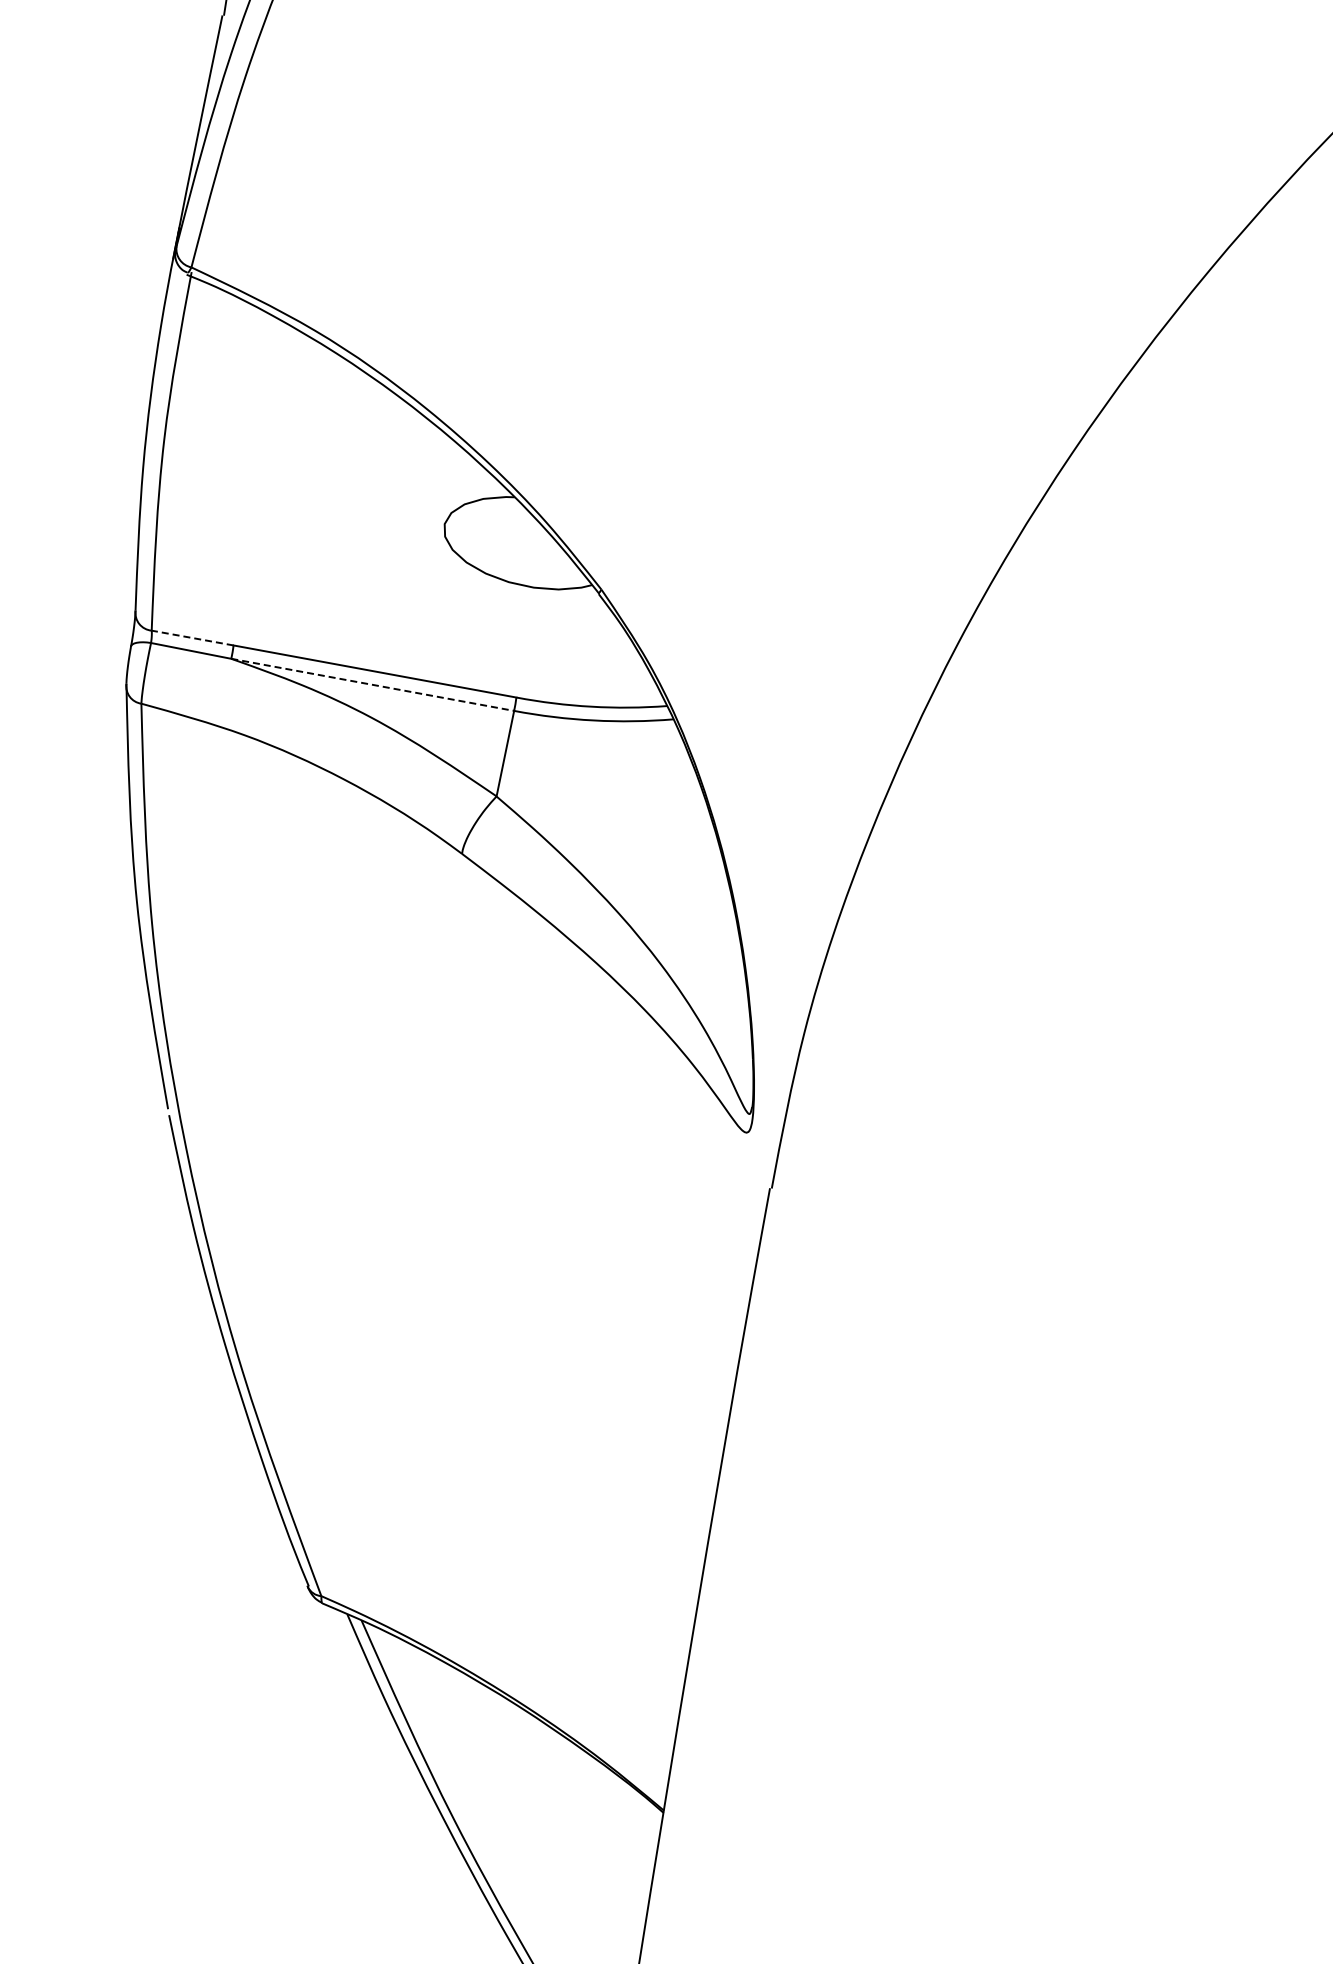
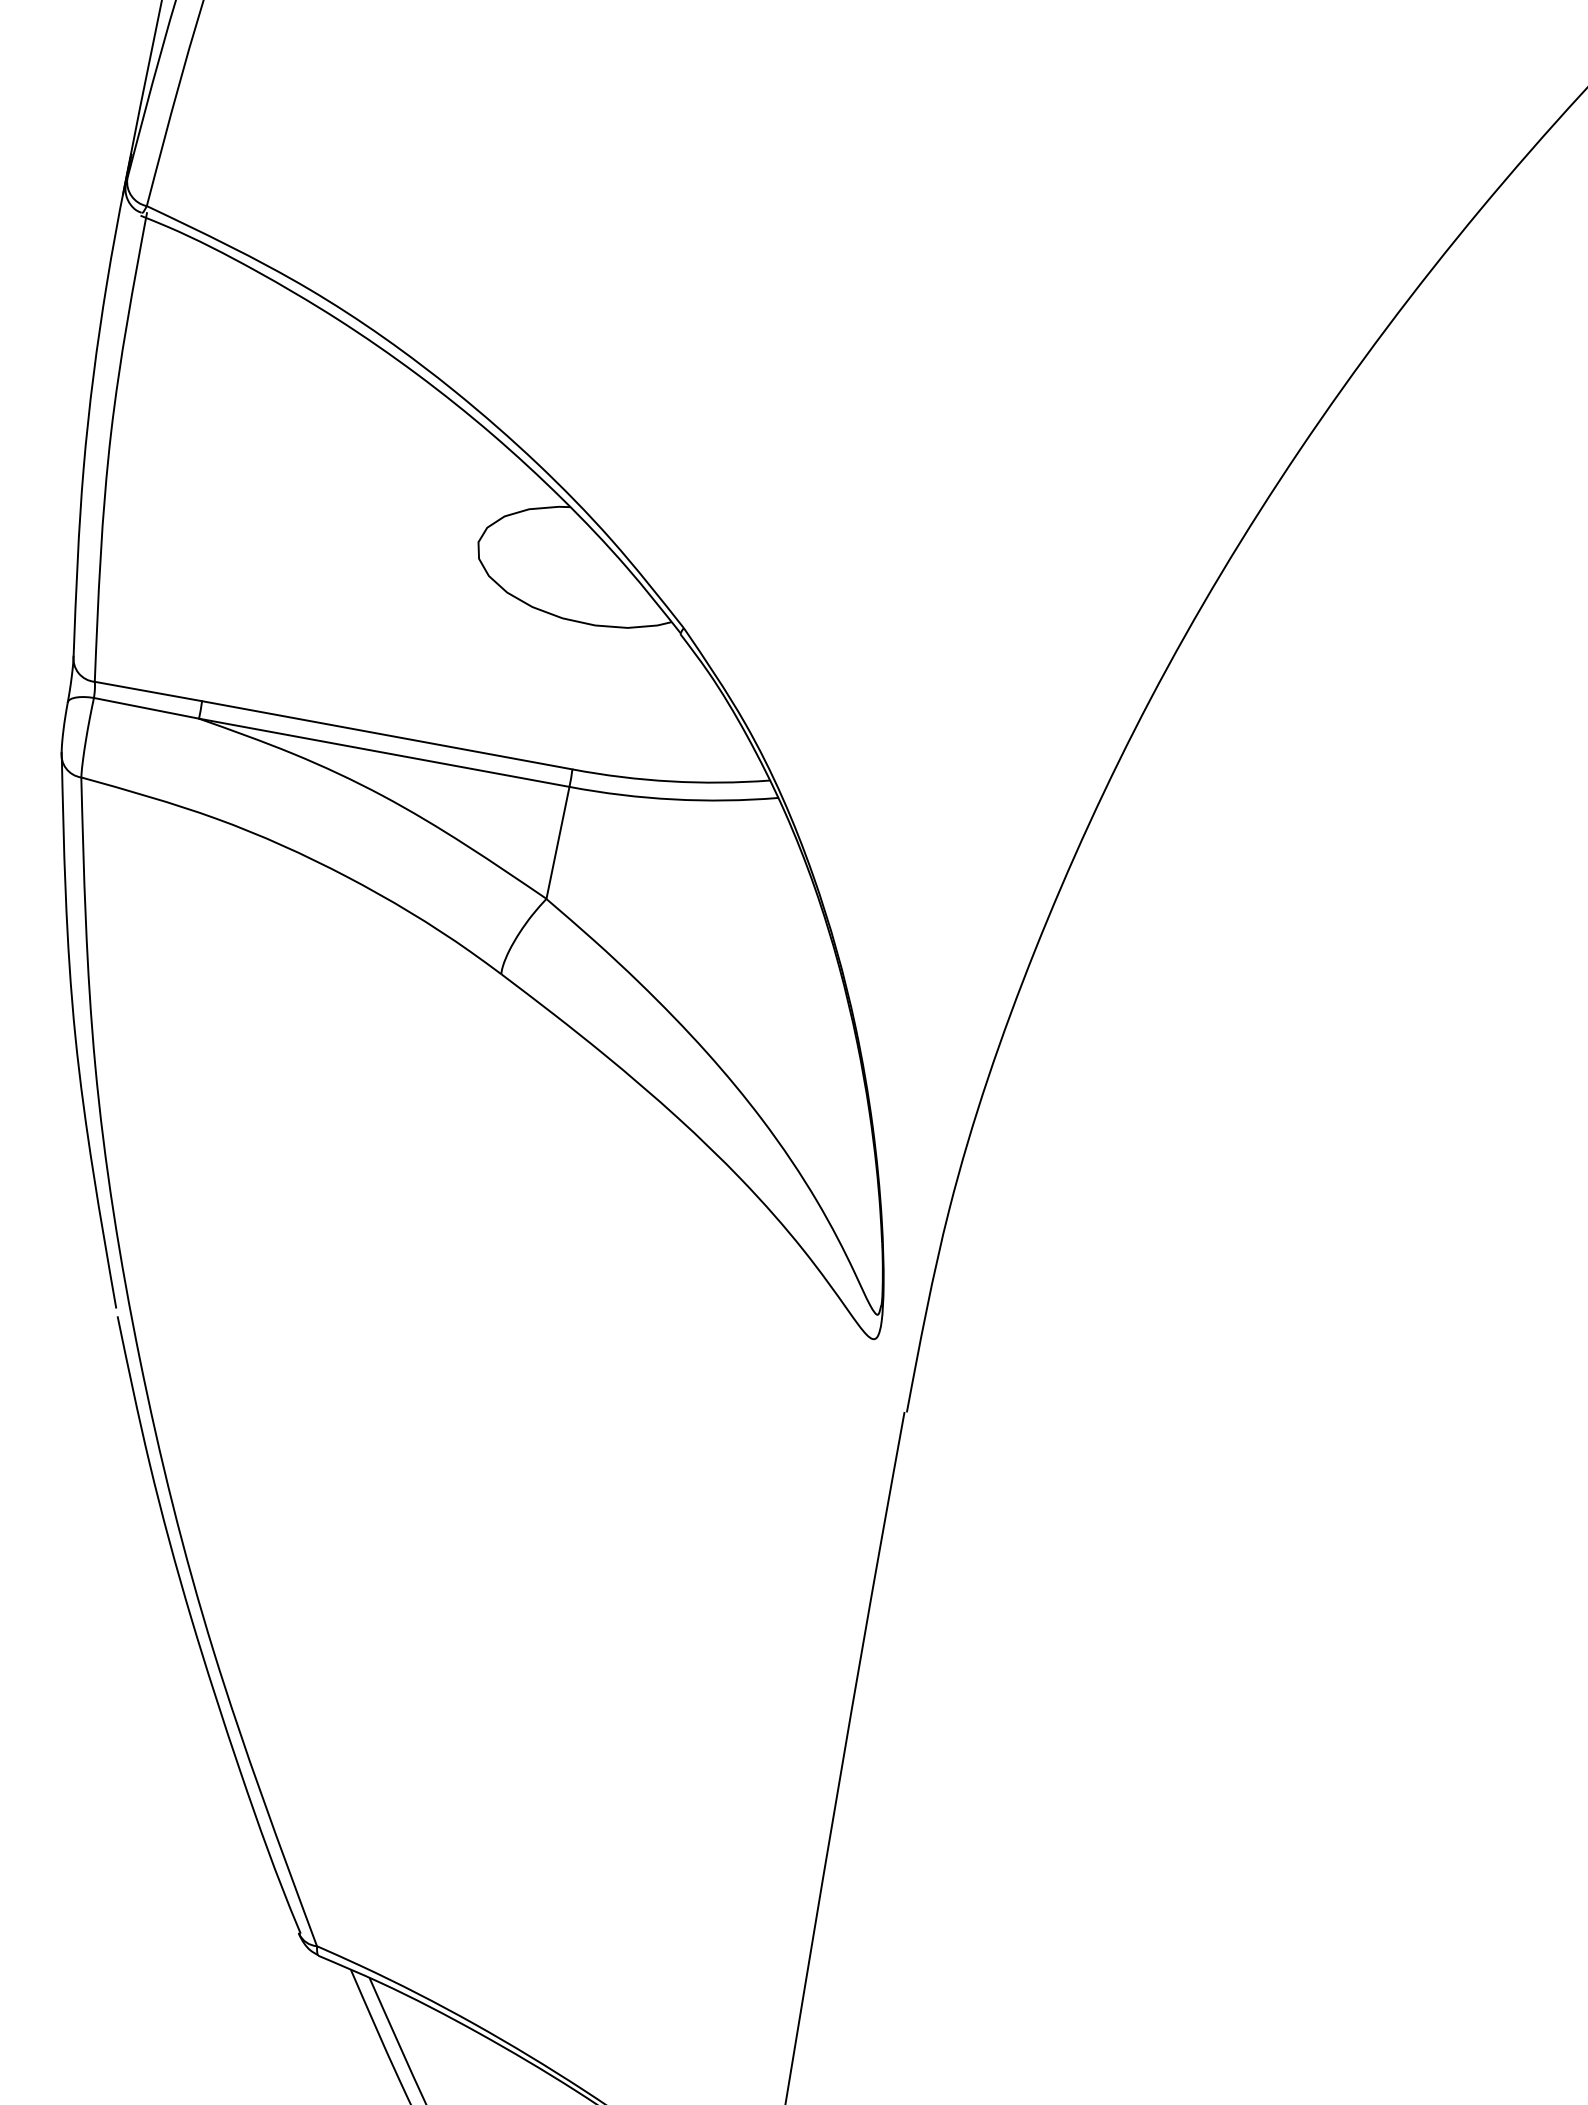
line: (192, 638) -> (148, 692), dashed -> solid
line: (372, 684) -> (383, 752), dashed -> solid

